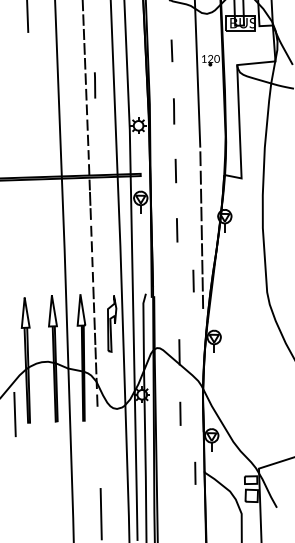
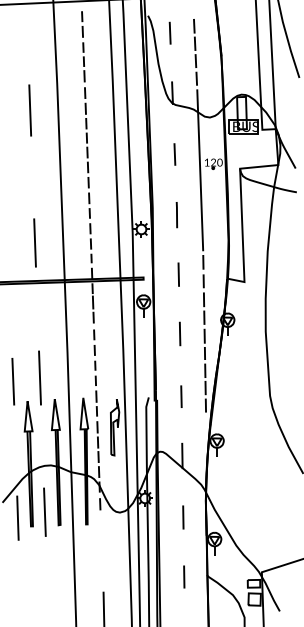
line: (94, 85) -> (97, 189), removed
line: (31, 138) -> (34, 242), added
line: (36, 273) -> (39, 377), added
line: (10, 277) -> (13, 381), added
line: (193, 280) -> (181, 396), moved
line: (41, 407) -> (44, 511), added
line: (195, 472) -> (184, 576), moved

